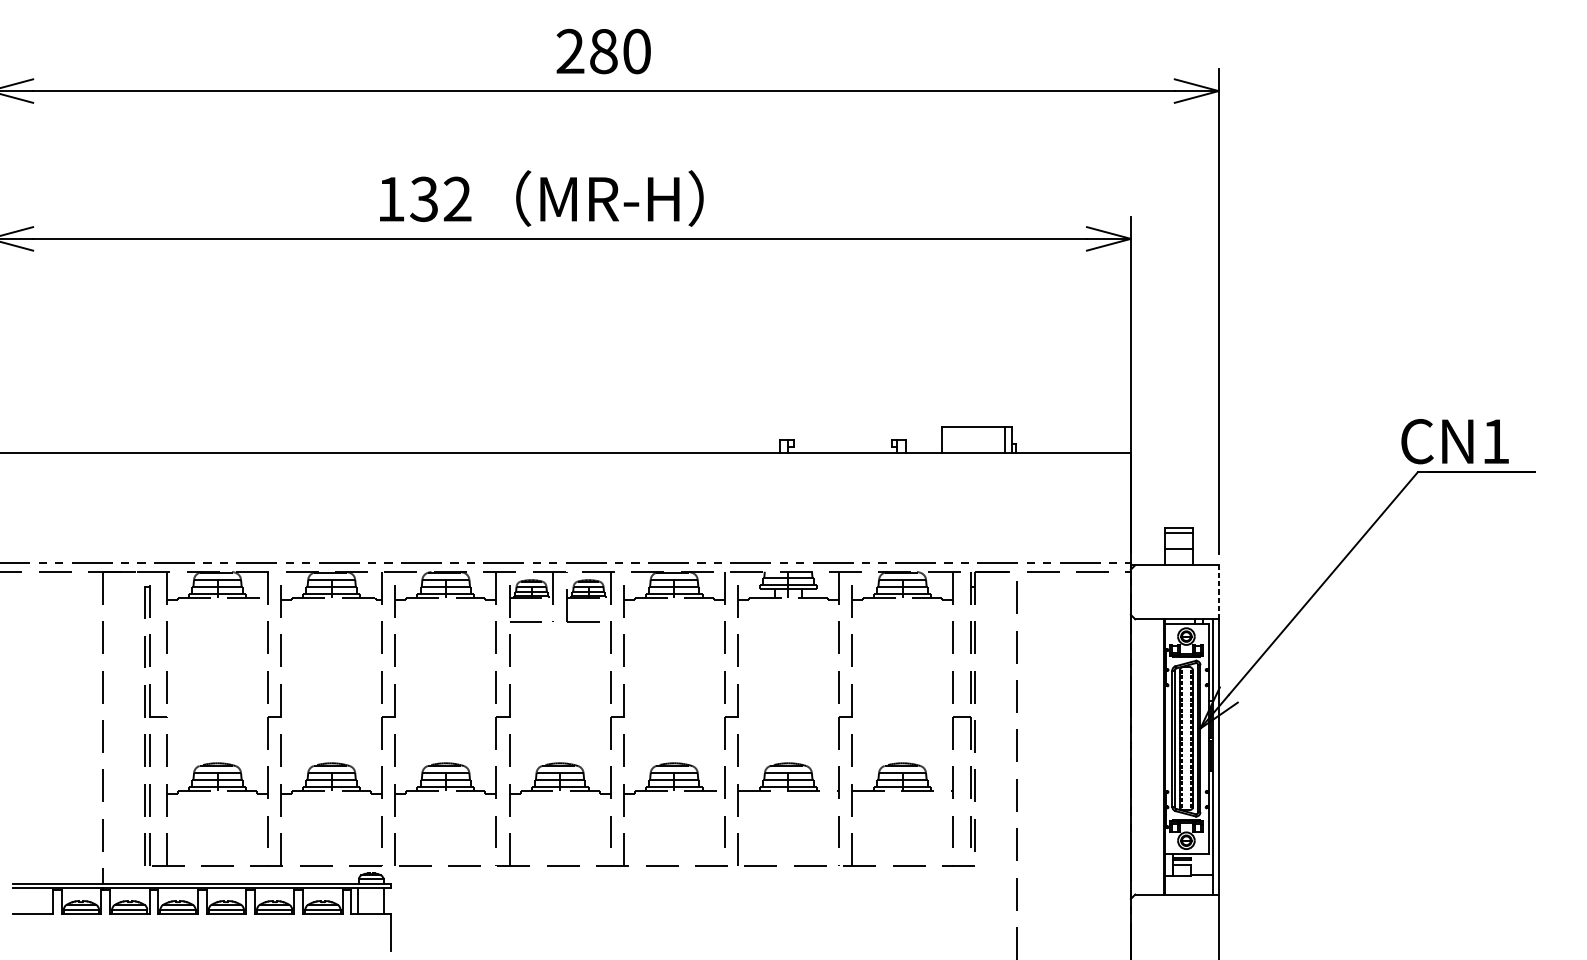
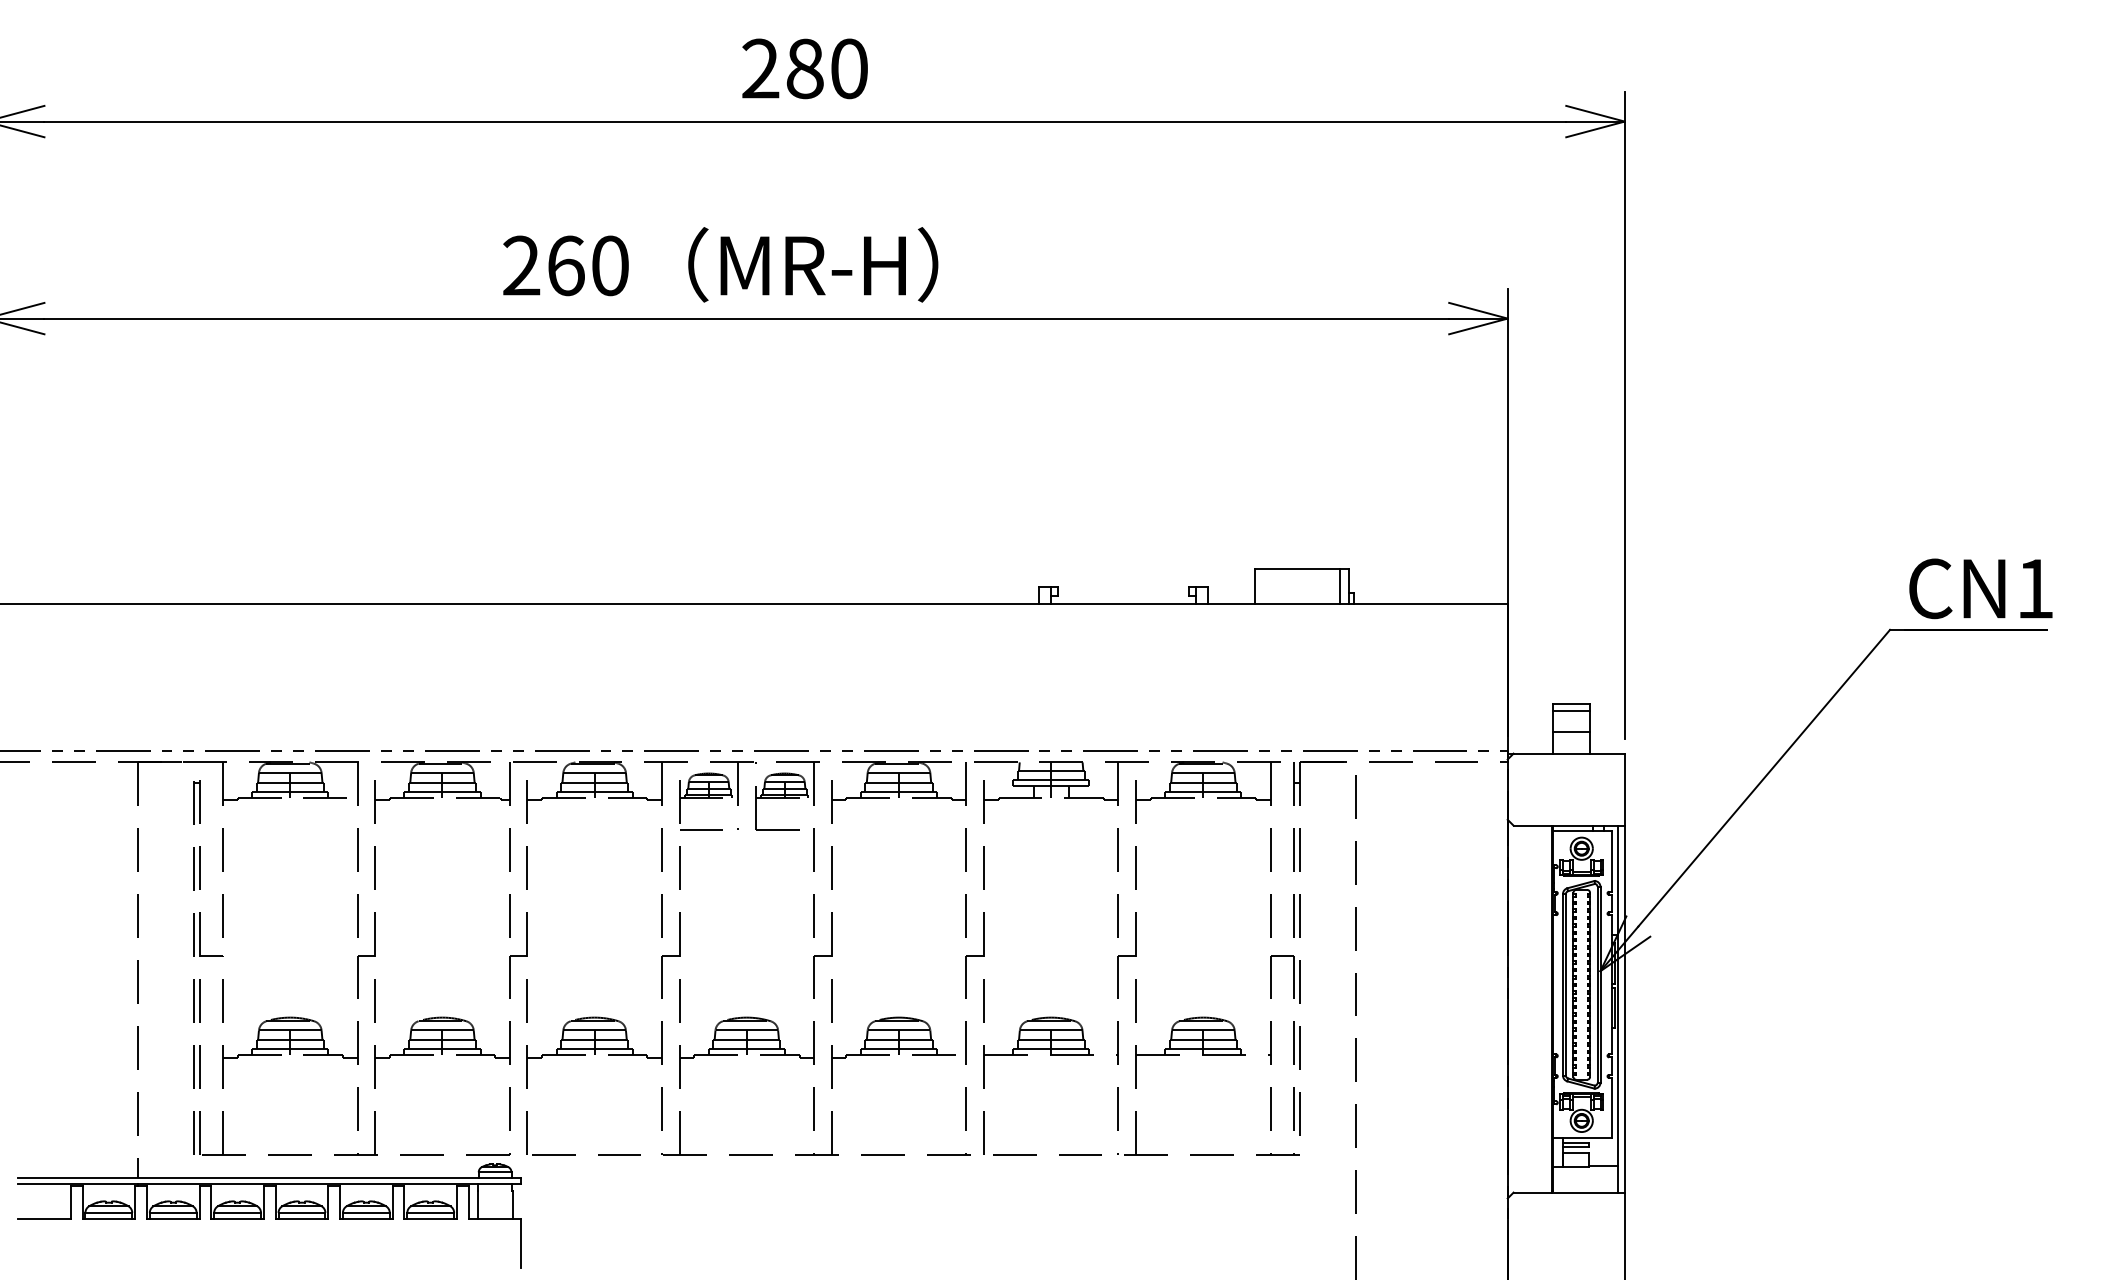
text: (424, 199) -> (565, 265), 132 -> 260
text: (1454, 441) -> (1980, 588), moved
line: (1218, 592) -> (1624, 789), dashed -> solid

